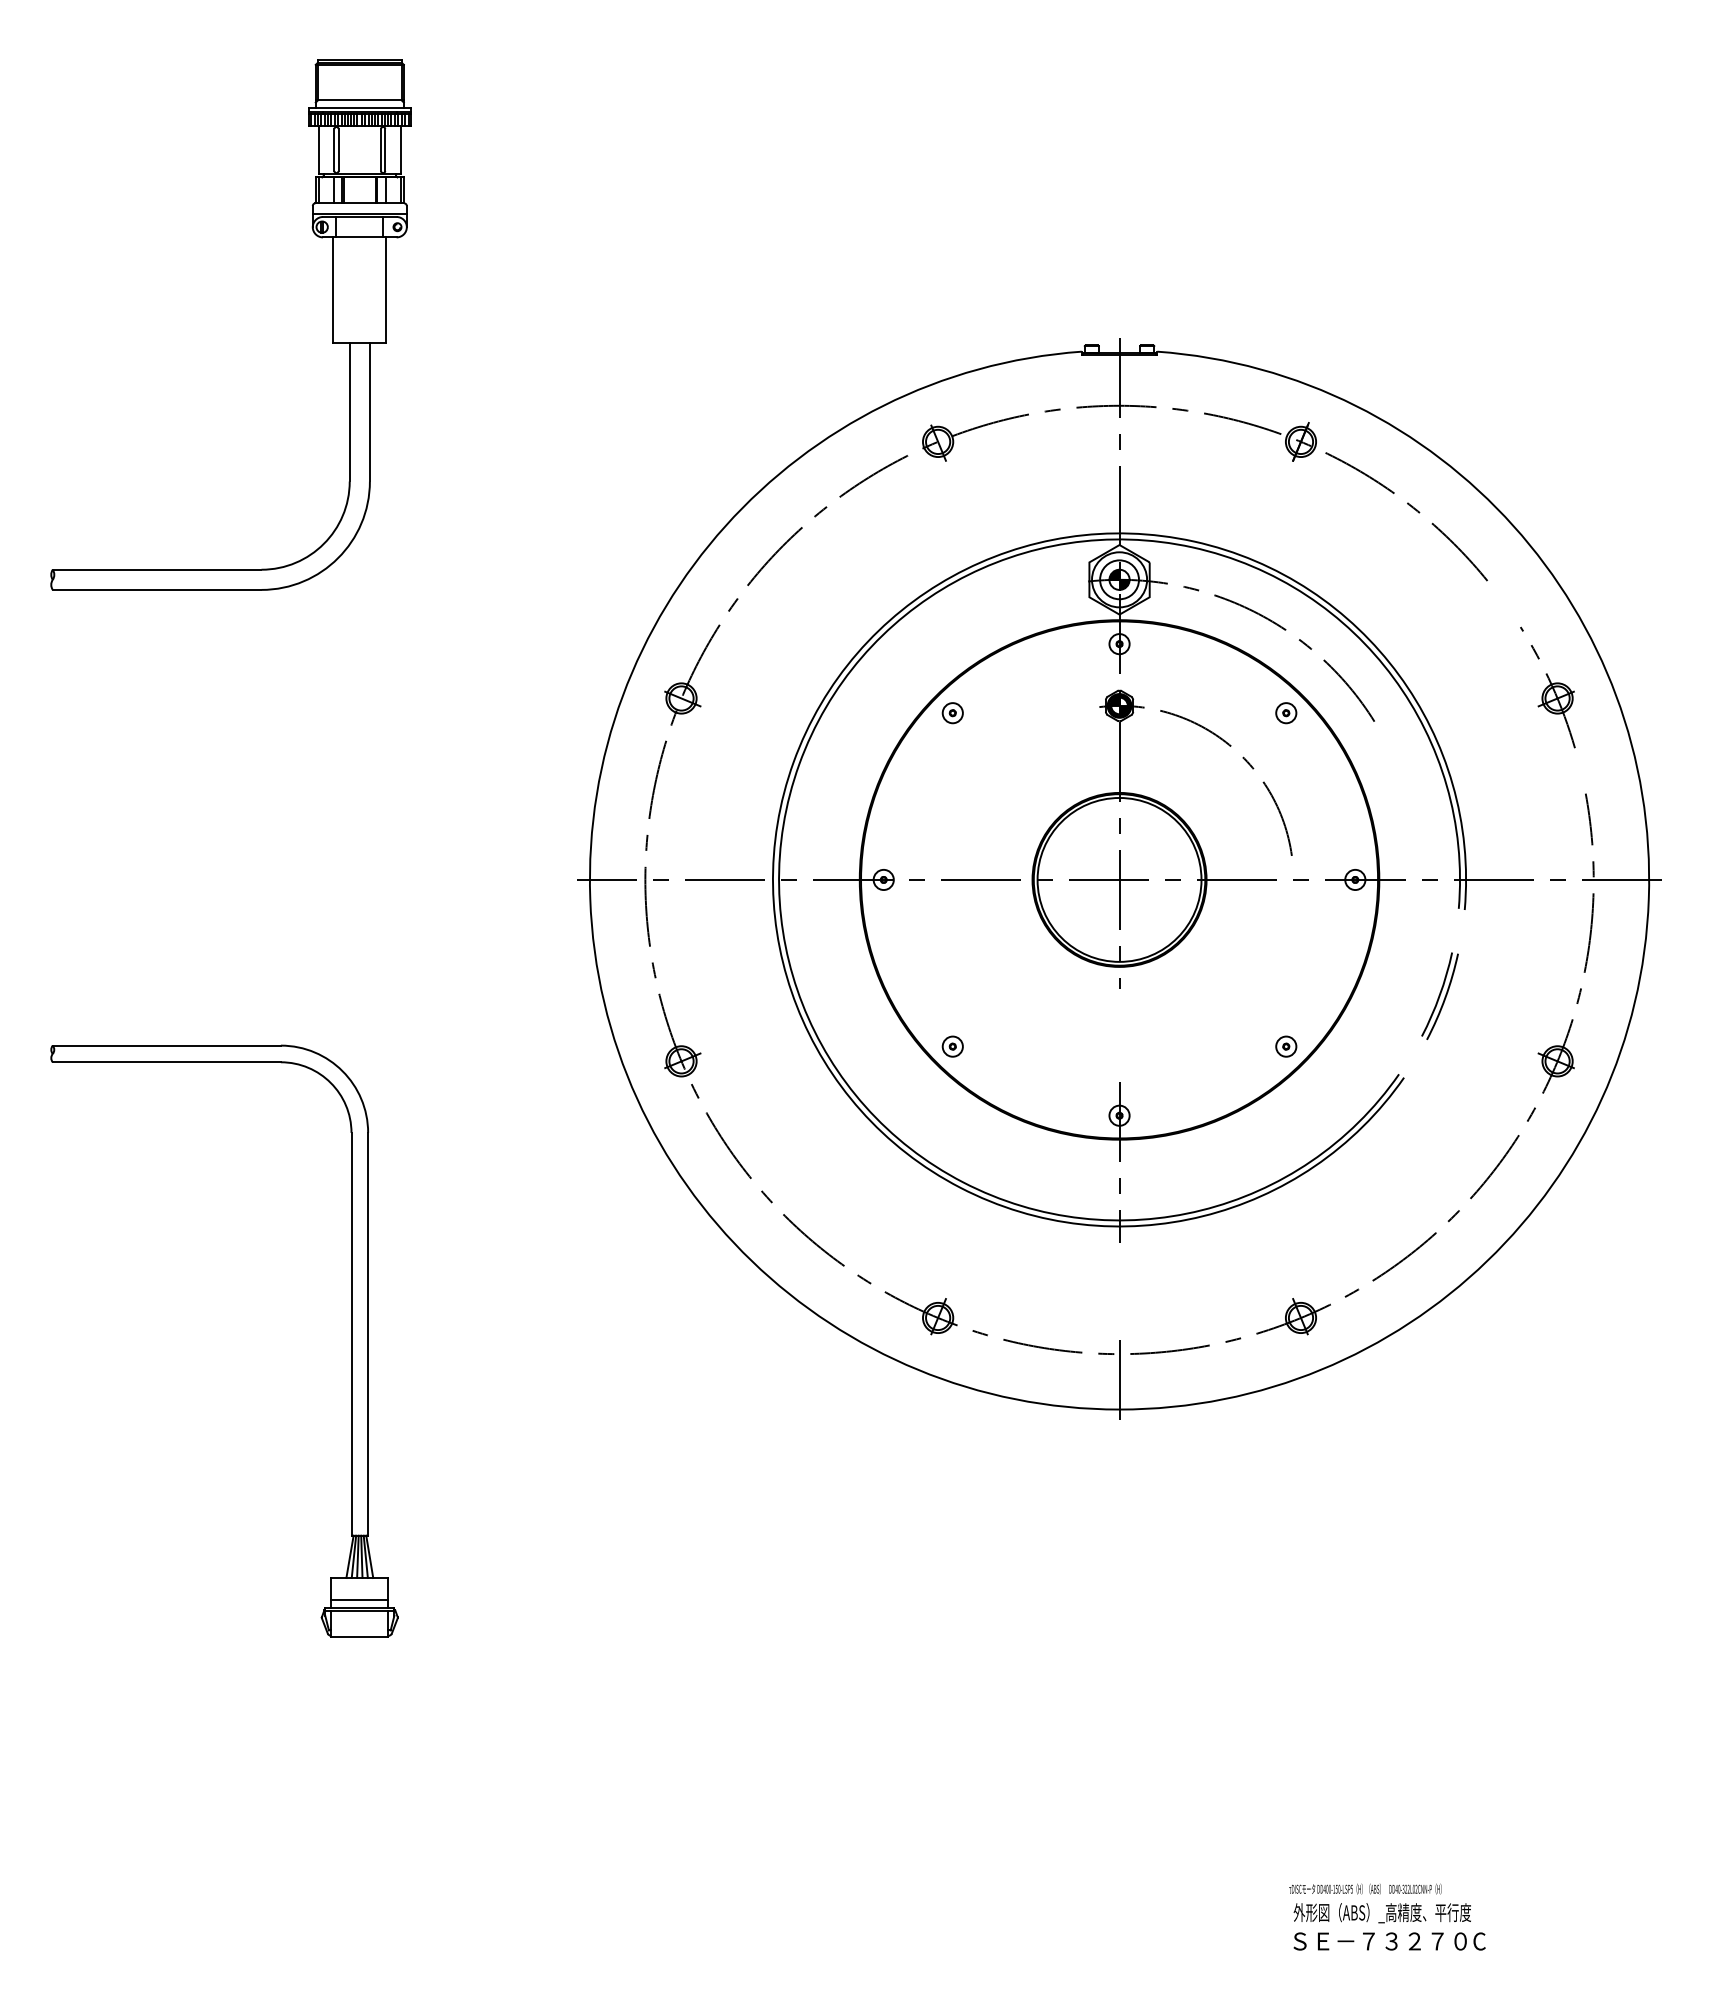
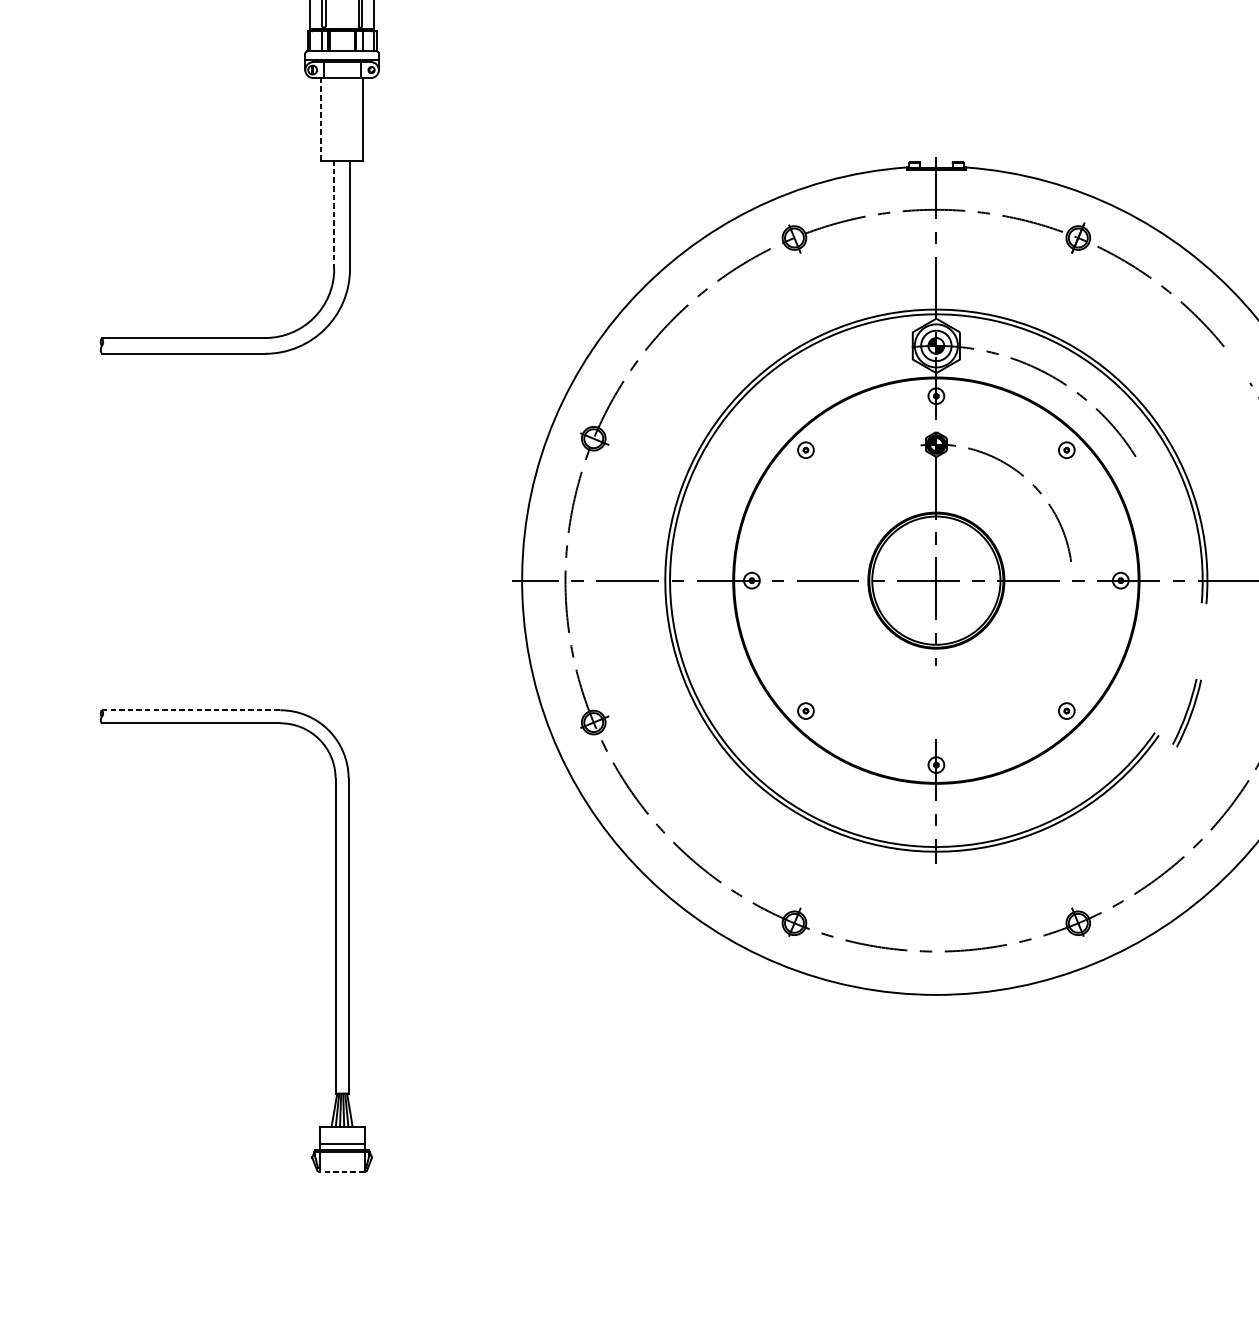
line: (333, 290) -> (321, 119), solid -> dashed
line: (349, 411) -> (334, 214), solid -> dashed
part: (1439, 995) -> (1186, 712), moved
line: (167, 1045) -> (191, 710), solid -> dashed
line: (1119, 1381) -> (936, 972), removed
line: (359, 1636) -> (341, 1172), solid -> dashed

